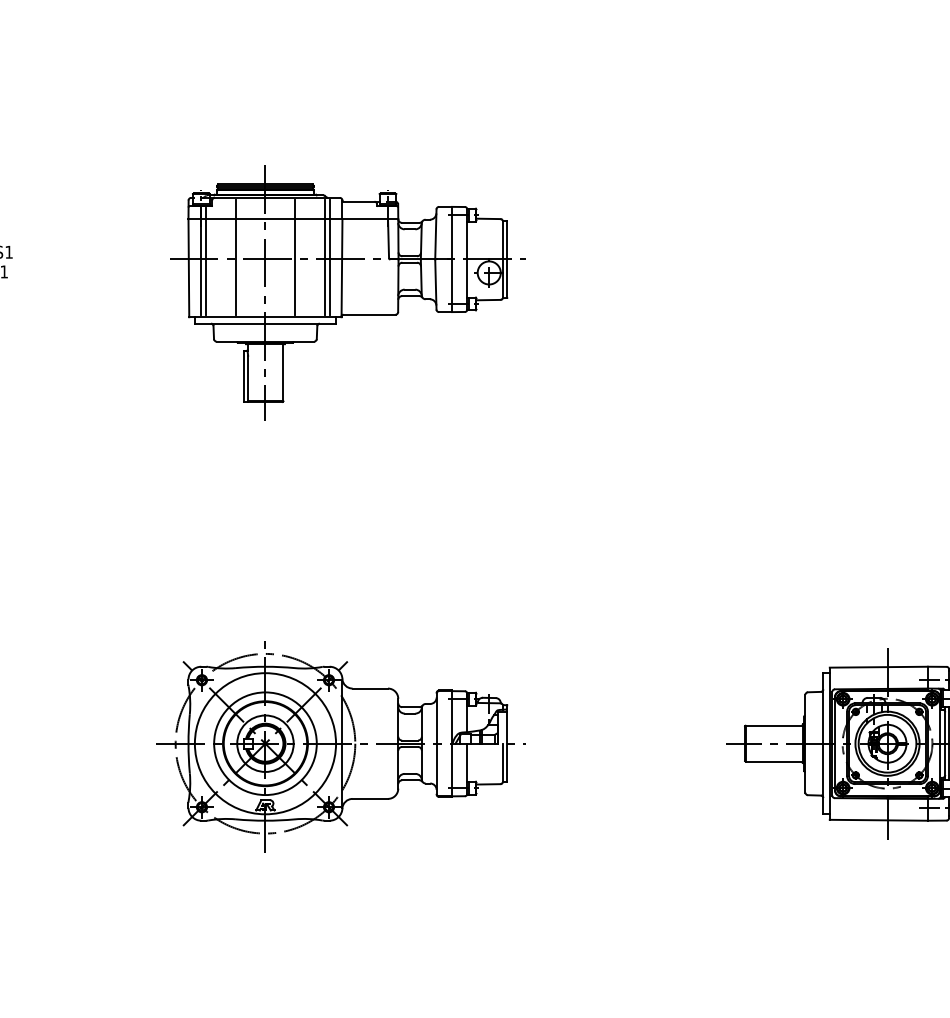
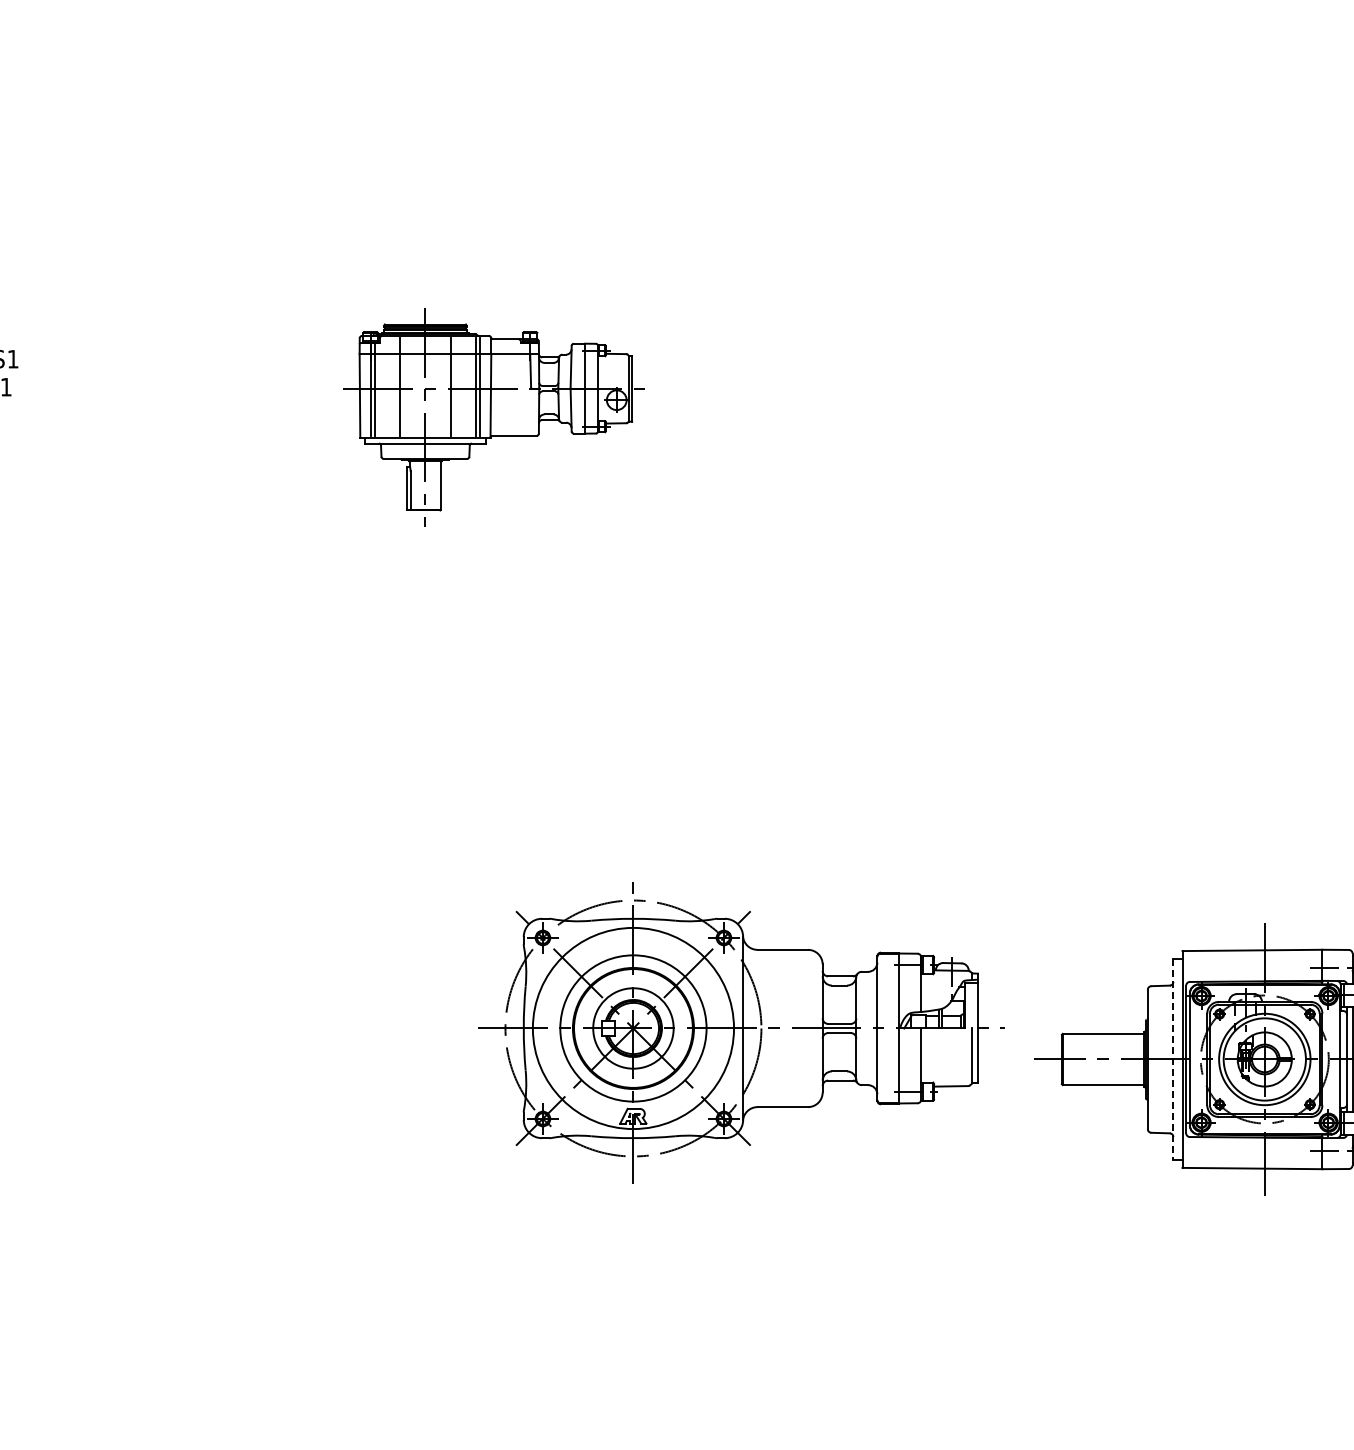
part: (347, 293) -> (495, 417), size x0.6
line: (823, 743) -> (1173, 1059), solid -> dashed
part: (341, 746) -> (741, 1032), moved

